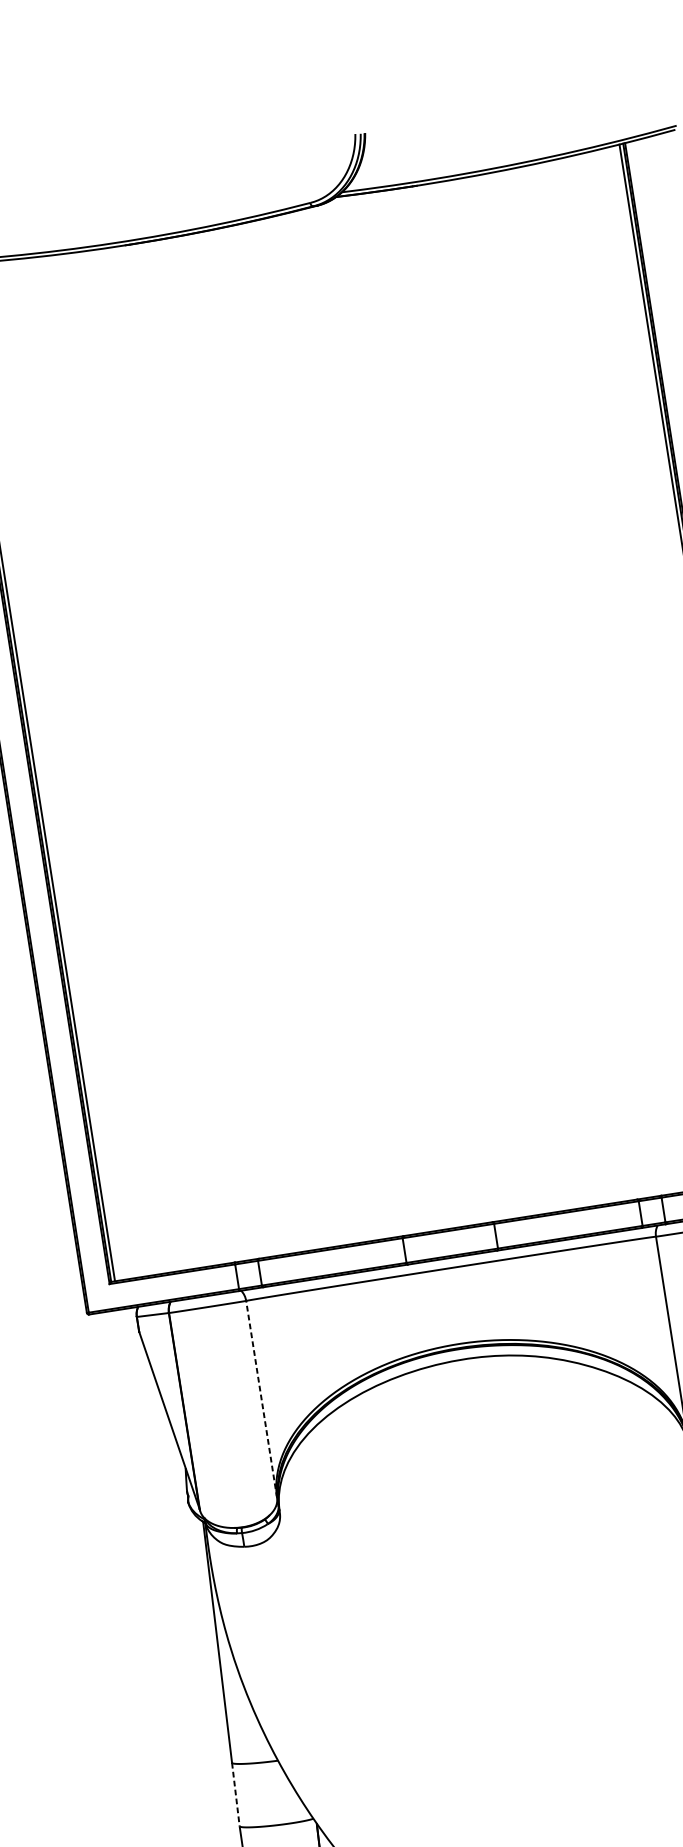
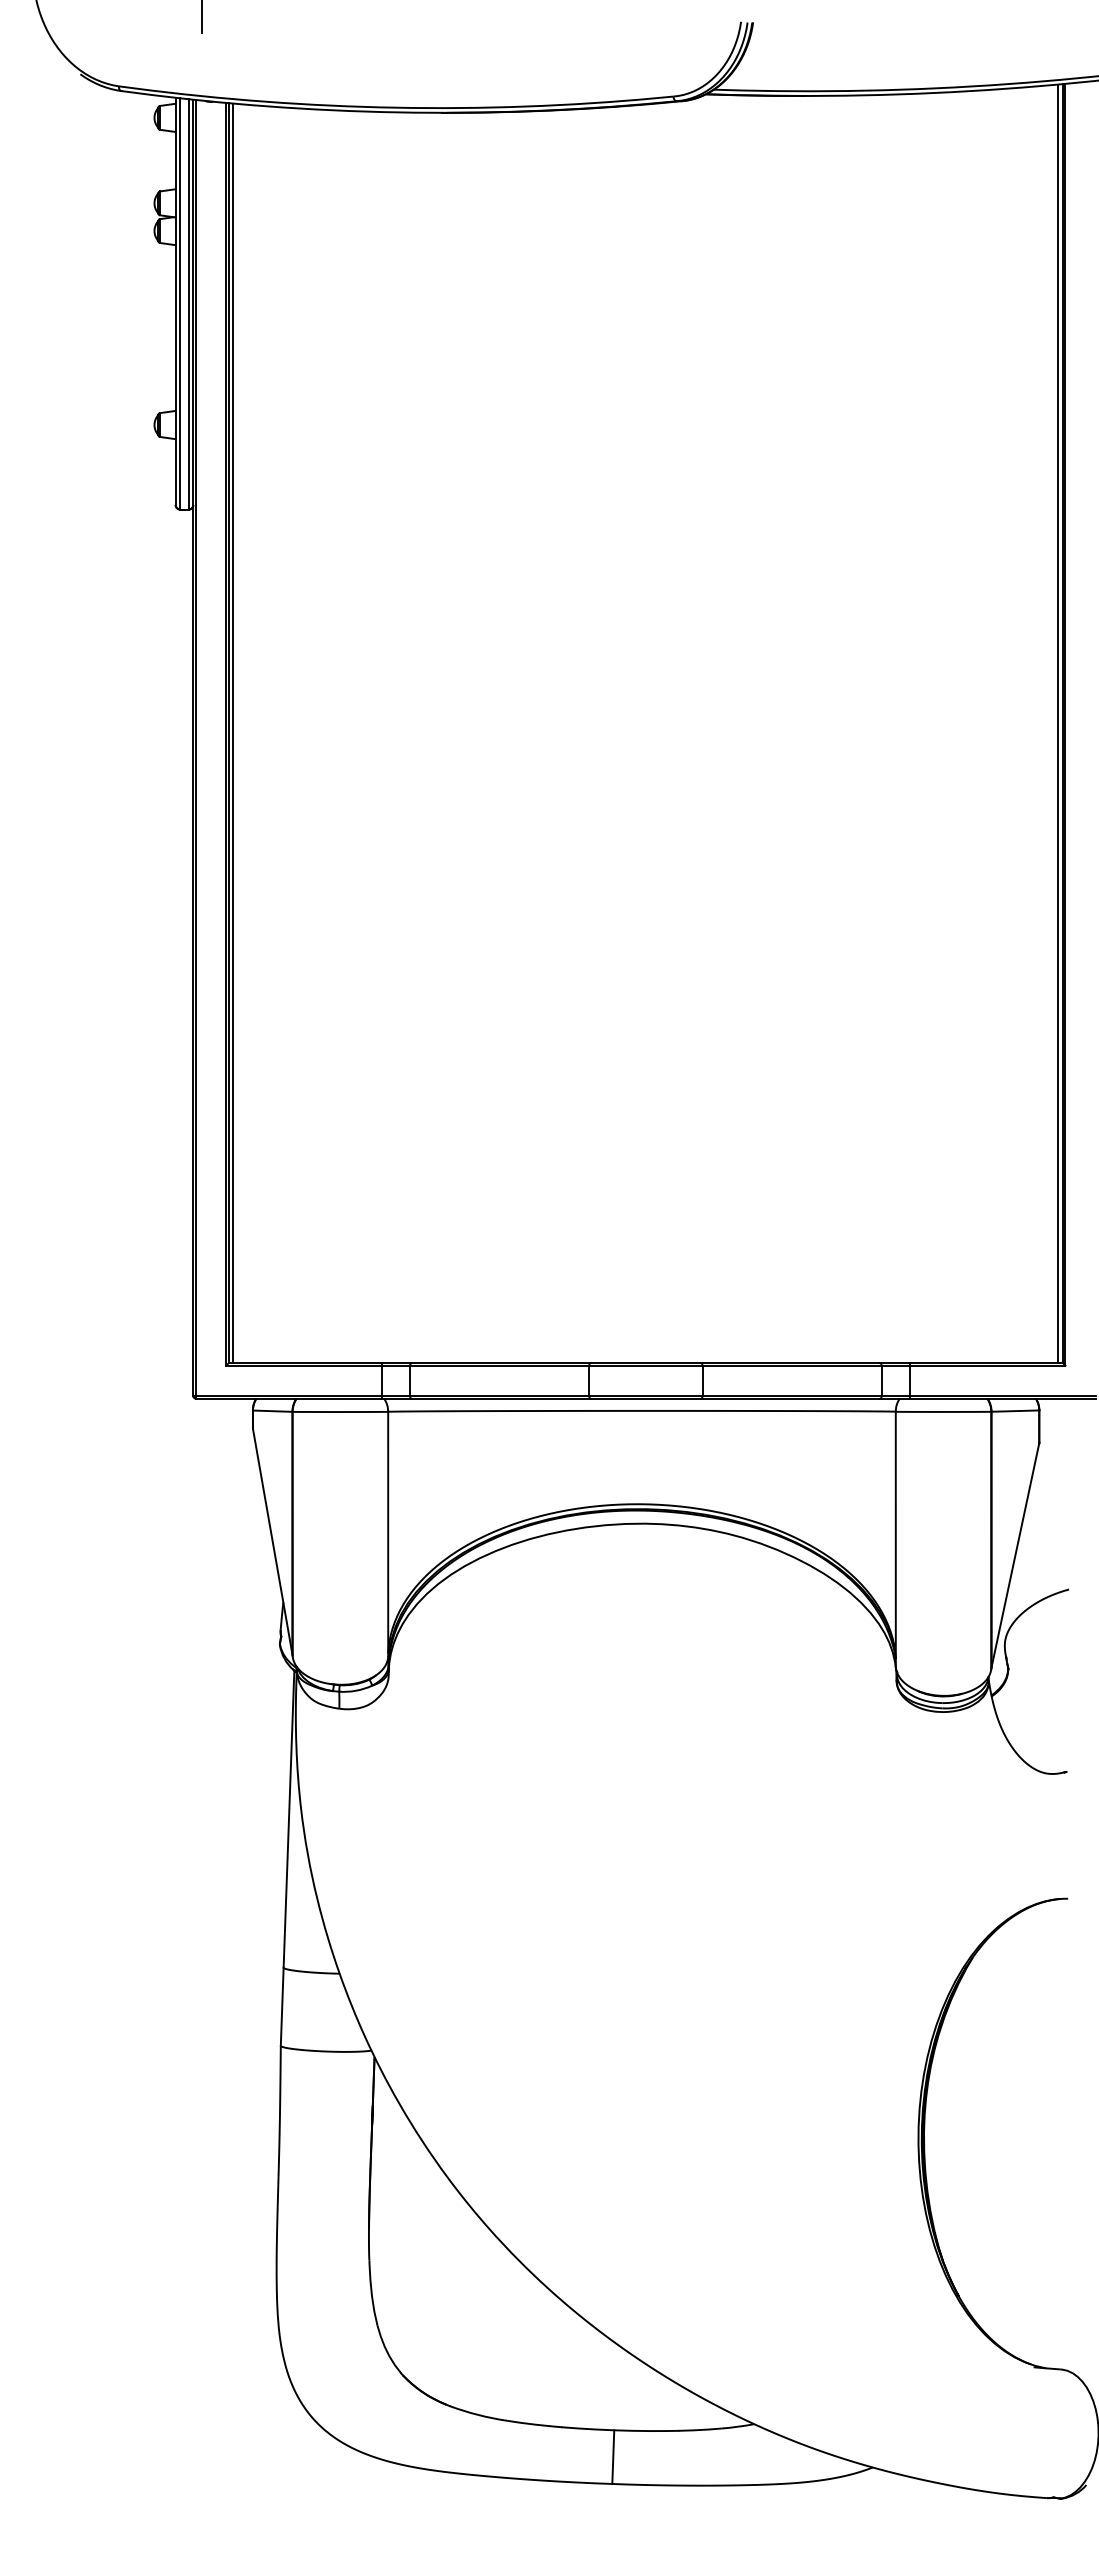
line: (261, 1399) -> (388, 1533), dashed -> solid
line: (236, 1795) -> (282, 2007), dashed -> solid

